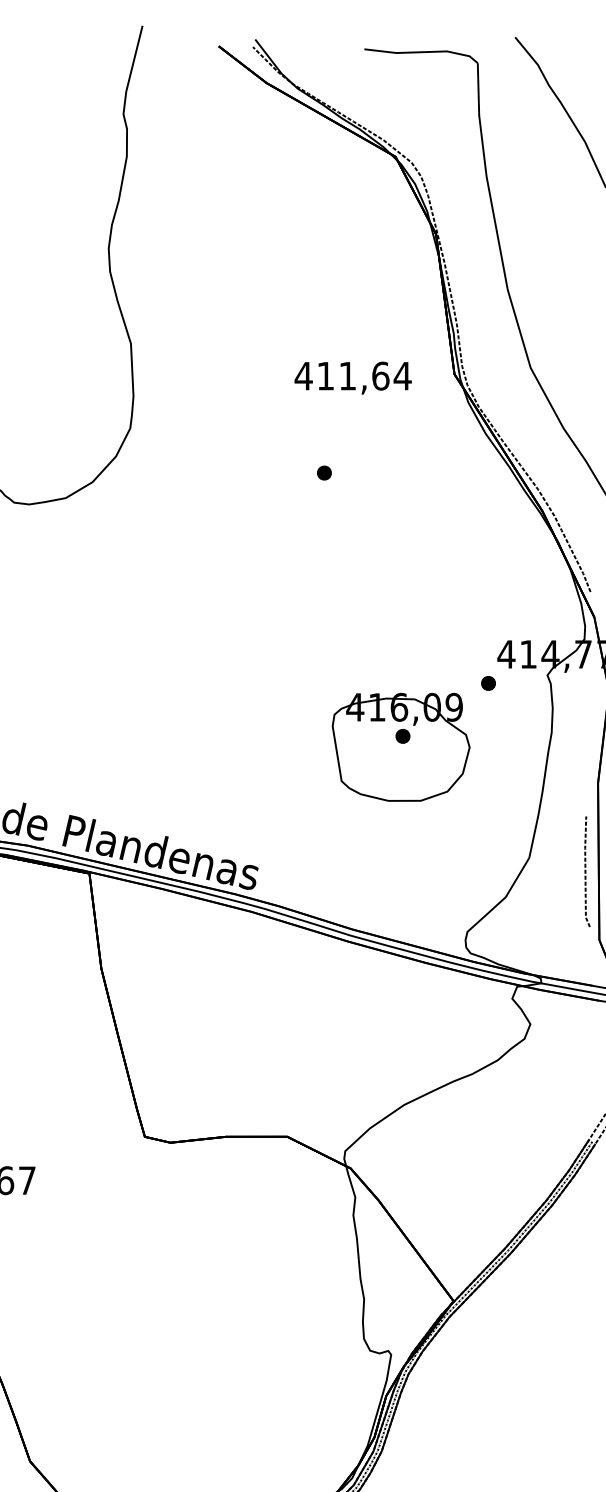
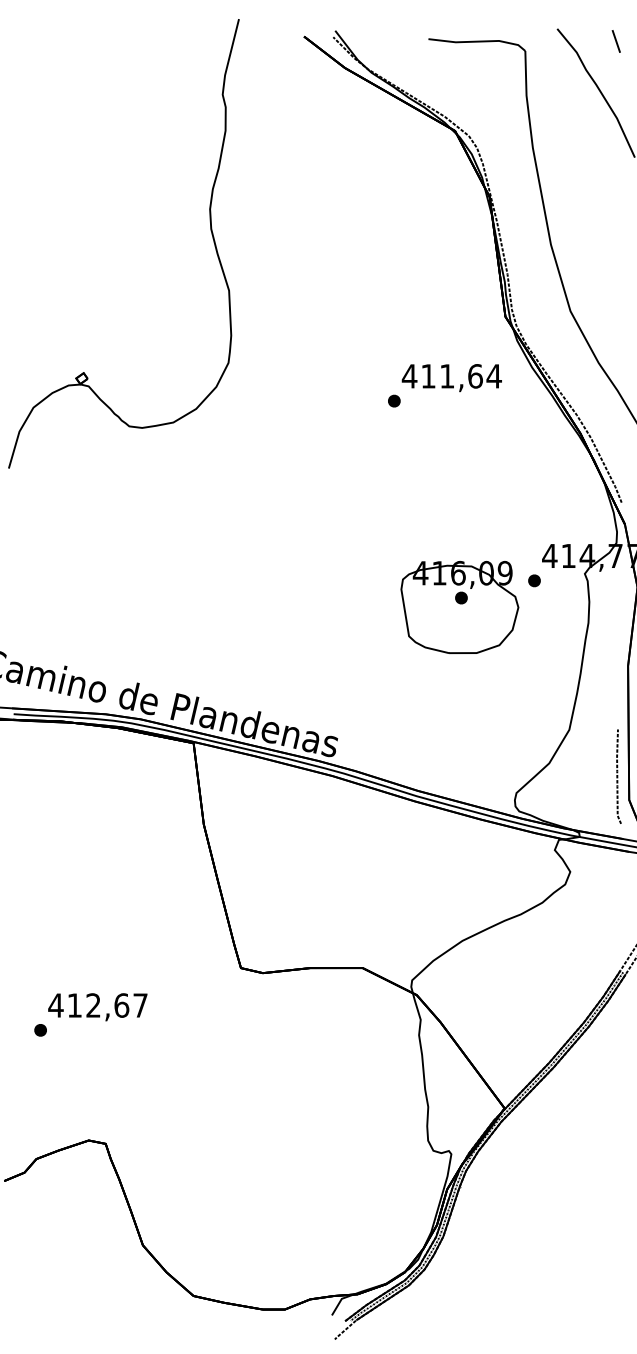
line: (583, 52) -> (615, 41), added
text: (352, 378) -> (451, 378), moved
part: (400, 747) -> (459, 607), moved
curve: (586, 871) -> (618, 776), moved

